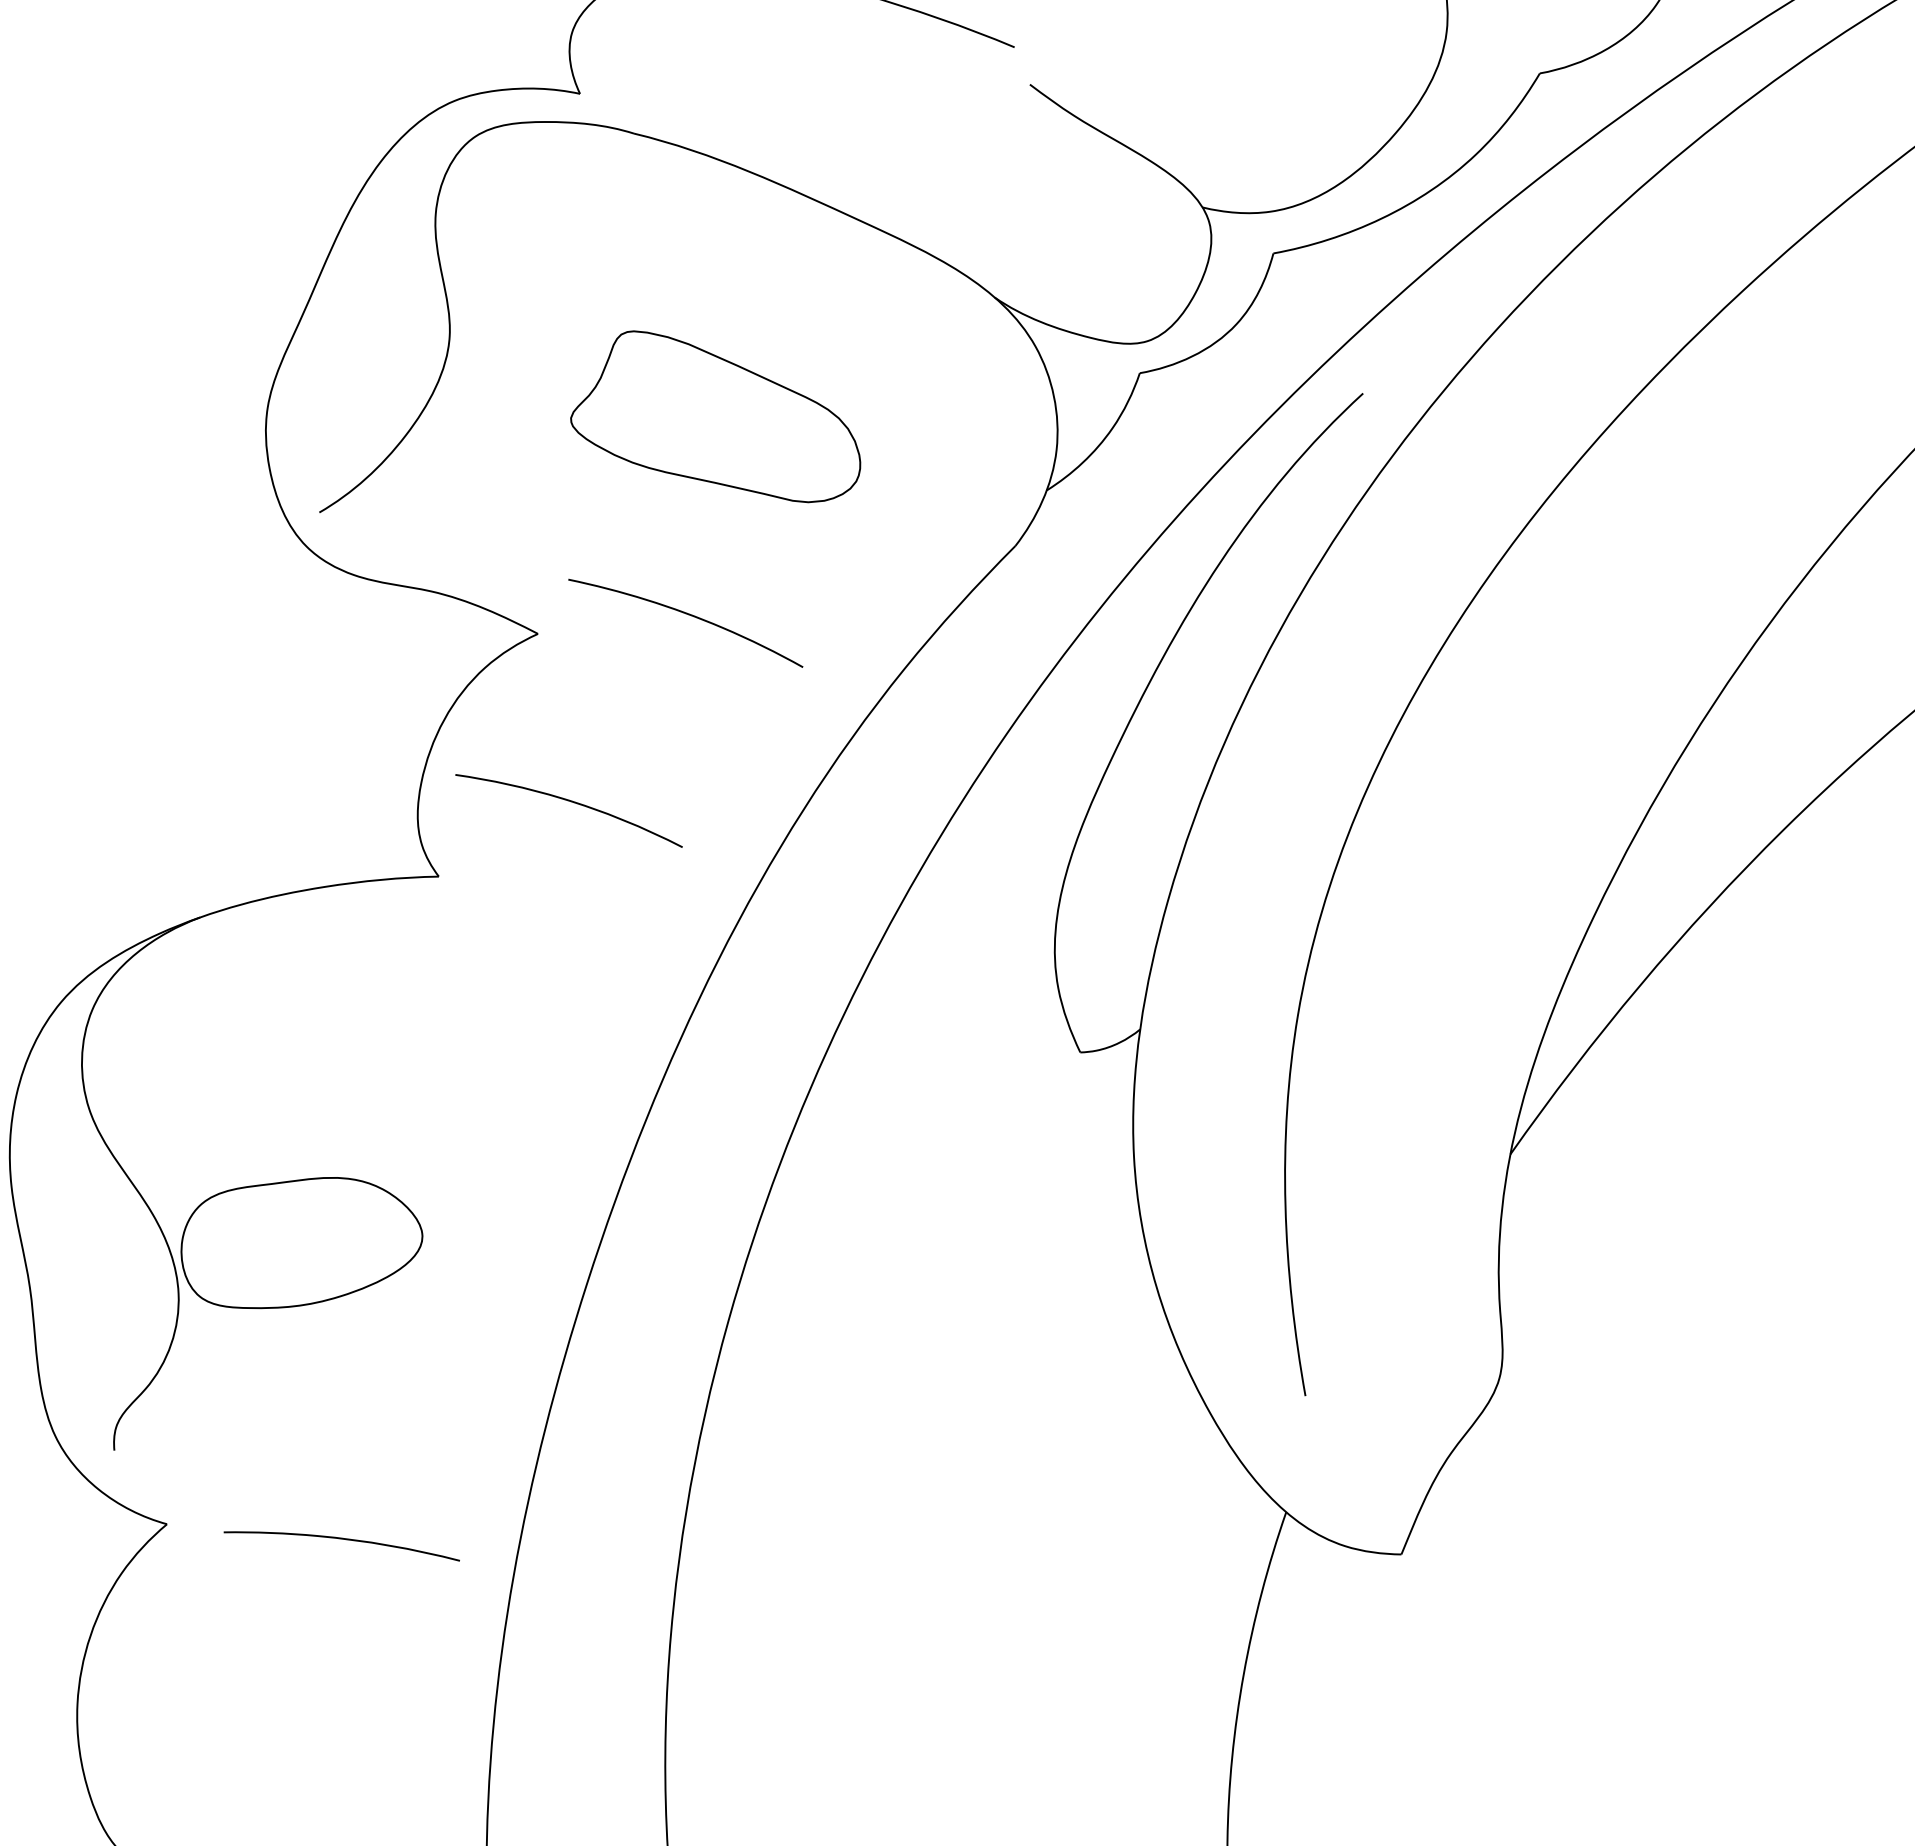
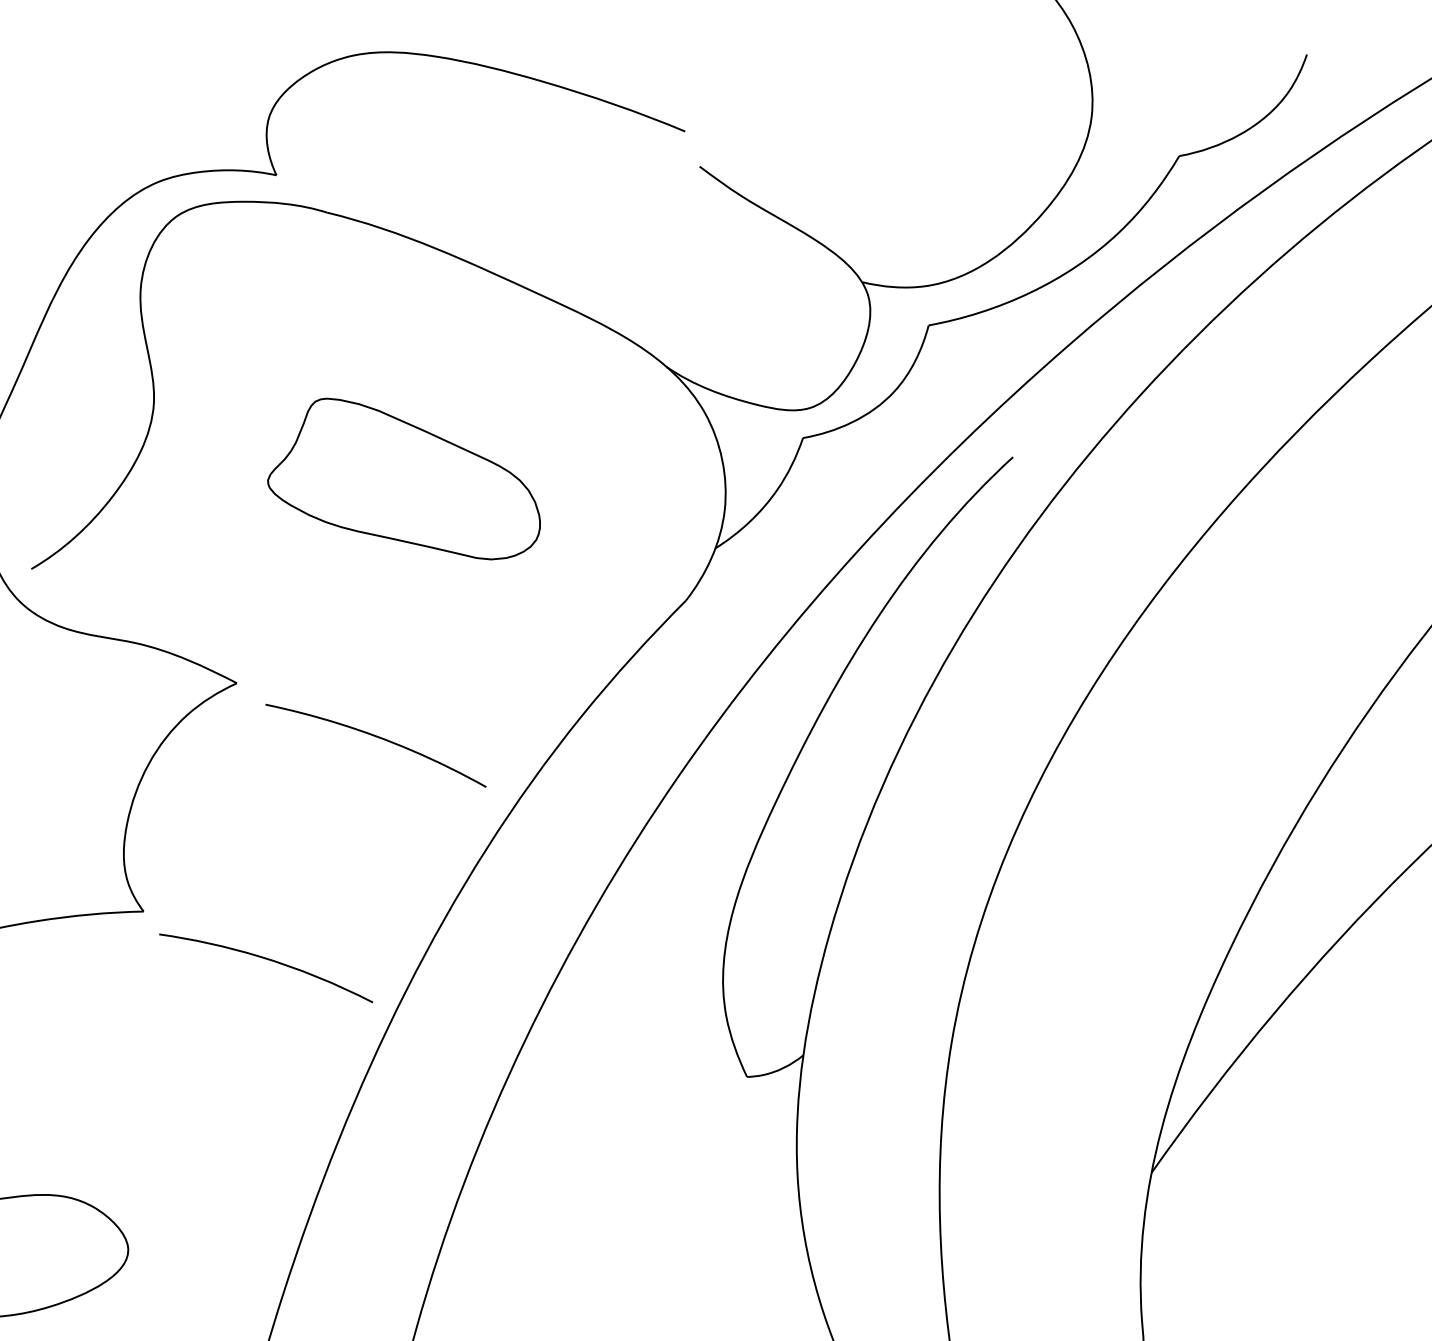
curve: (688, 615) -> (378, 738), moved
curve: (571, 802) -> (268, 960), moved

